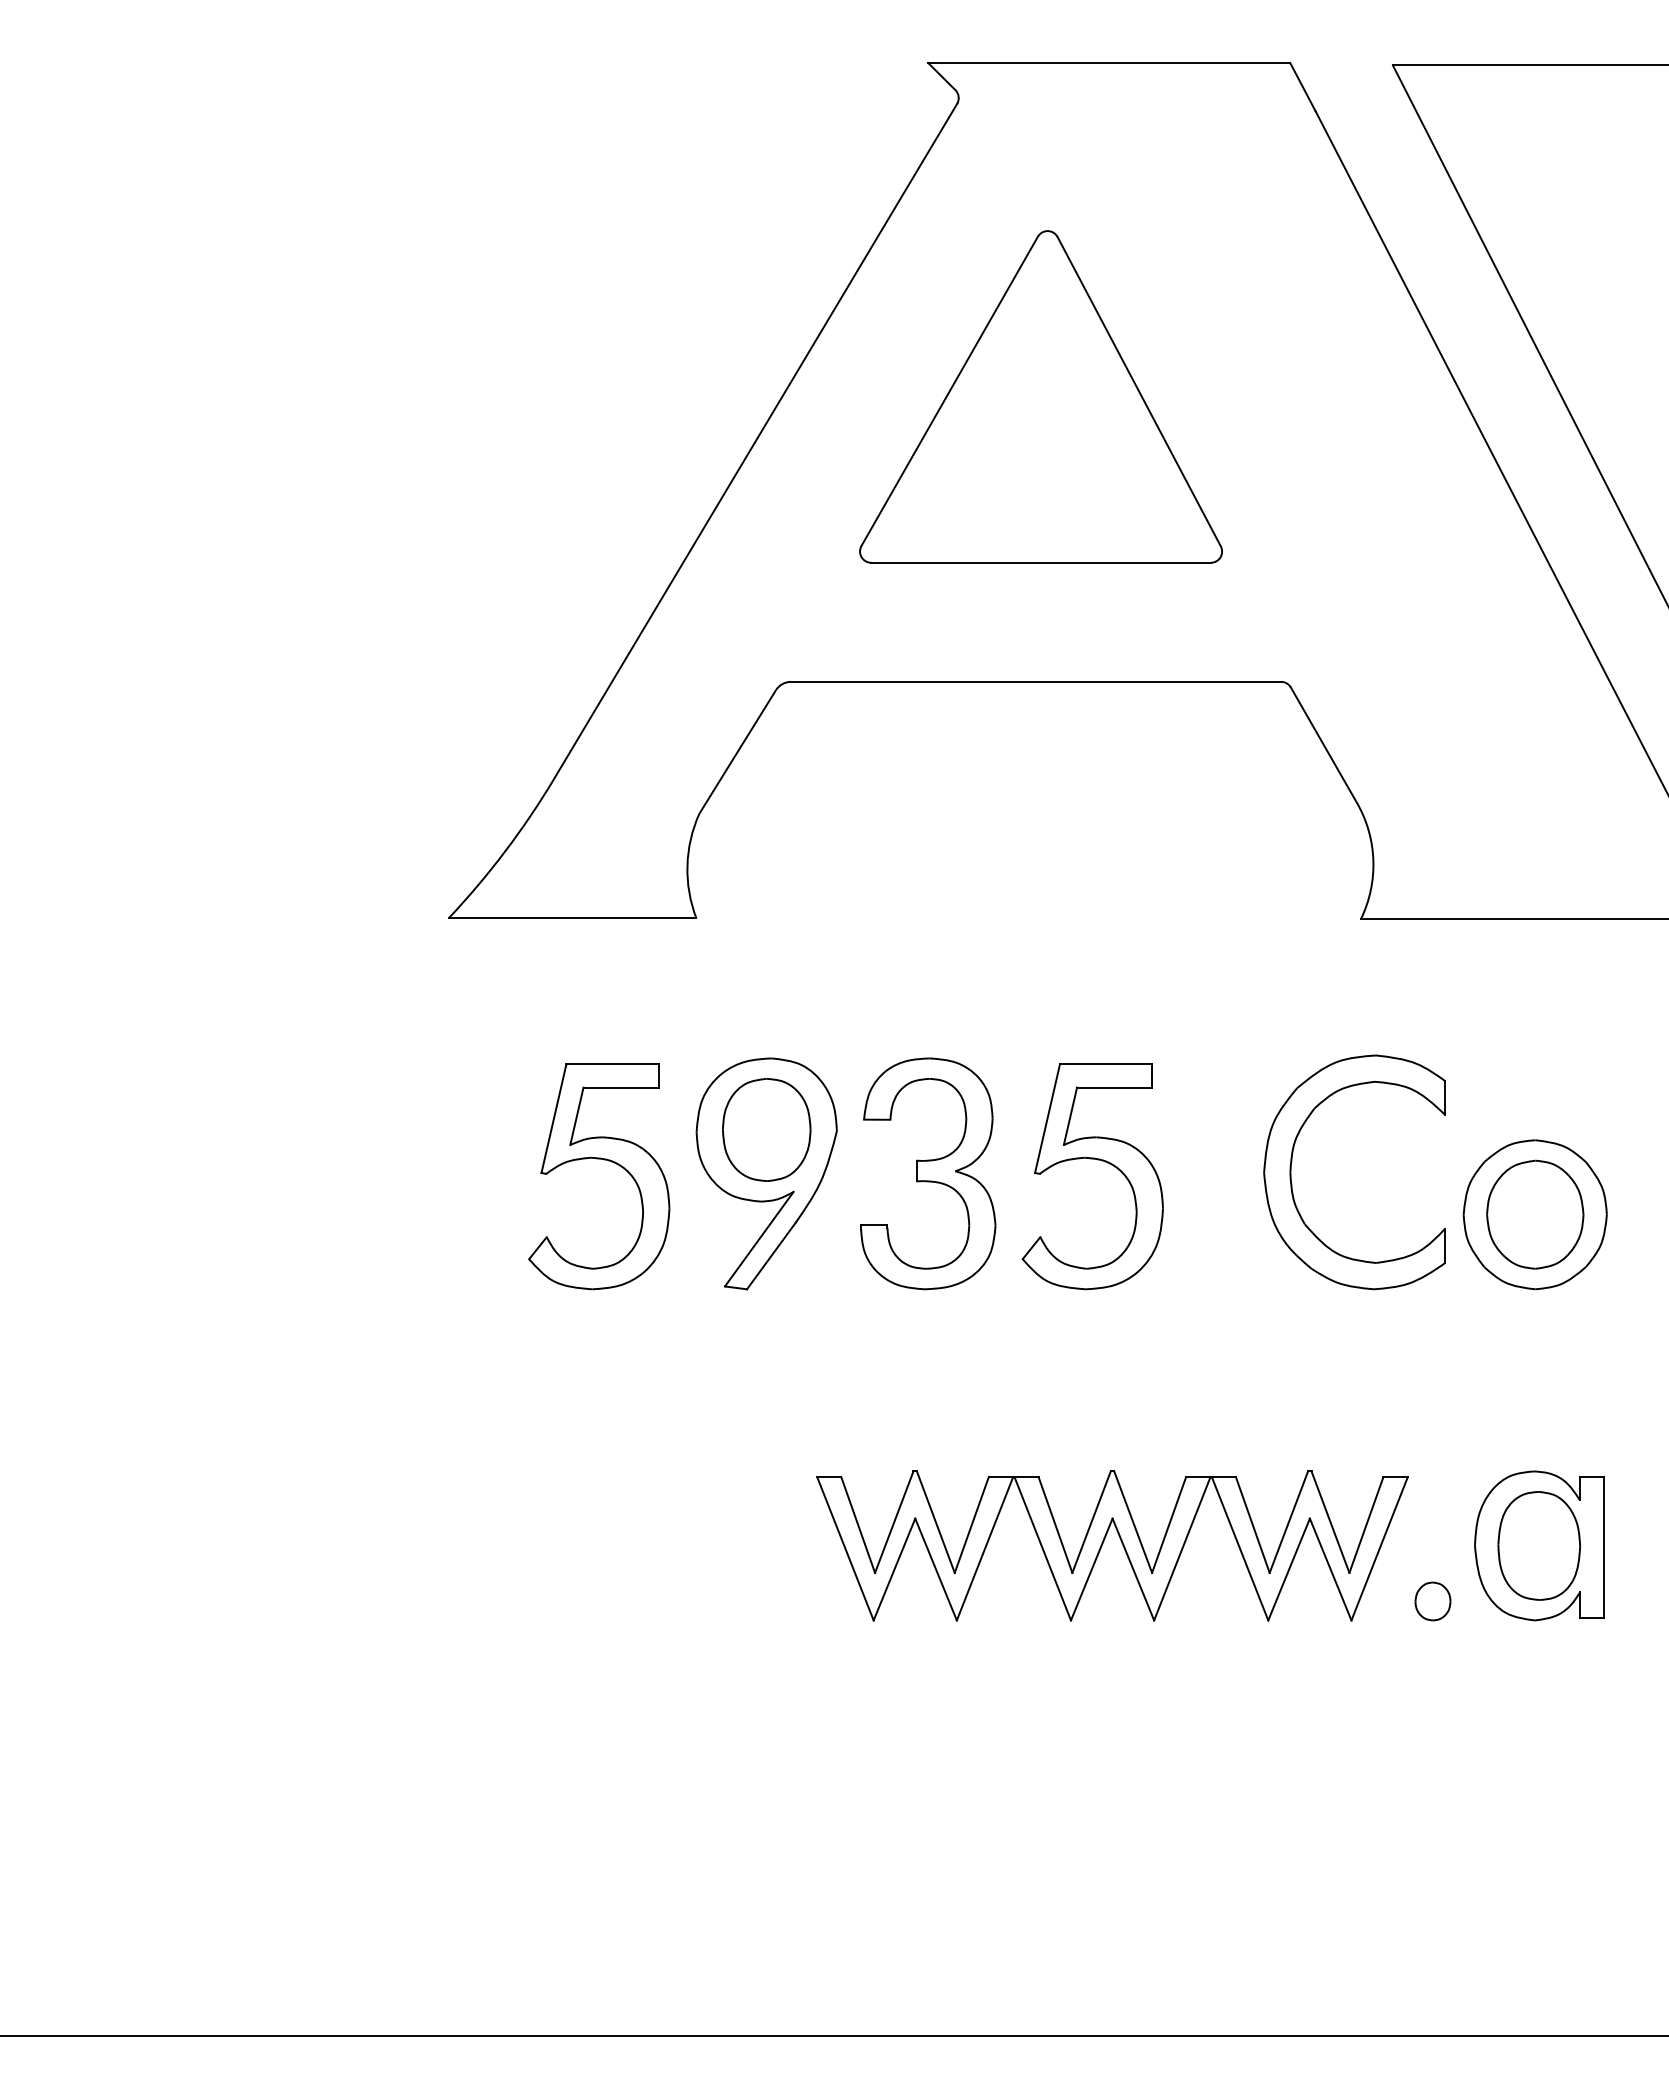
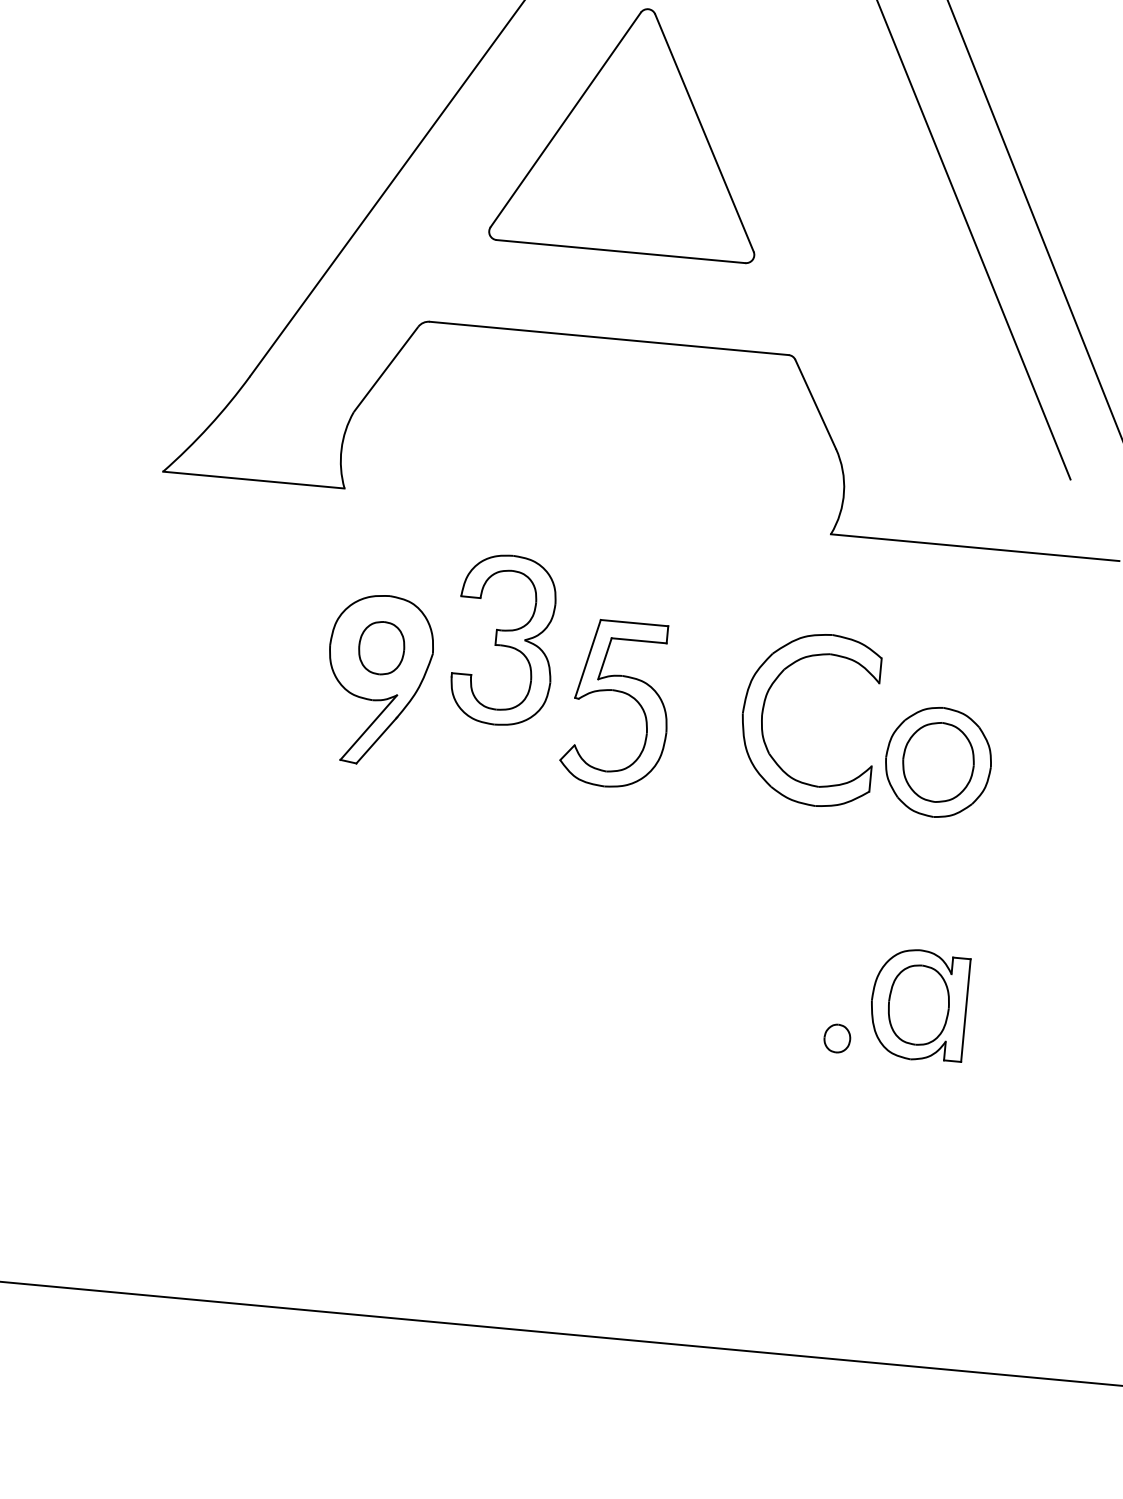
part: (766, 1129) -> (381, 647), size x0.7
part: (604, 1160) -> (260, 659), removed
part: (928, 1173) -> (504, 640), moved
part: (1104, 1541) -> (600, 972), removed

